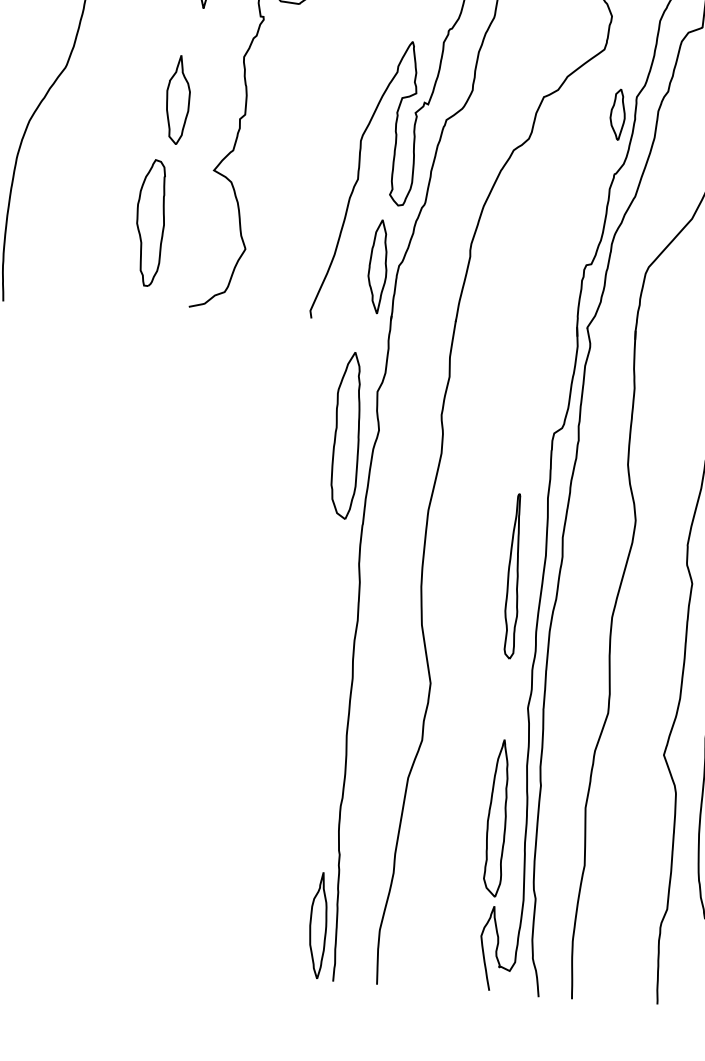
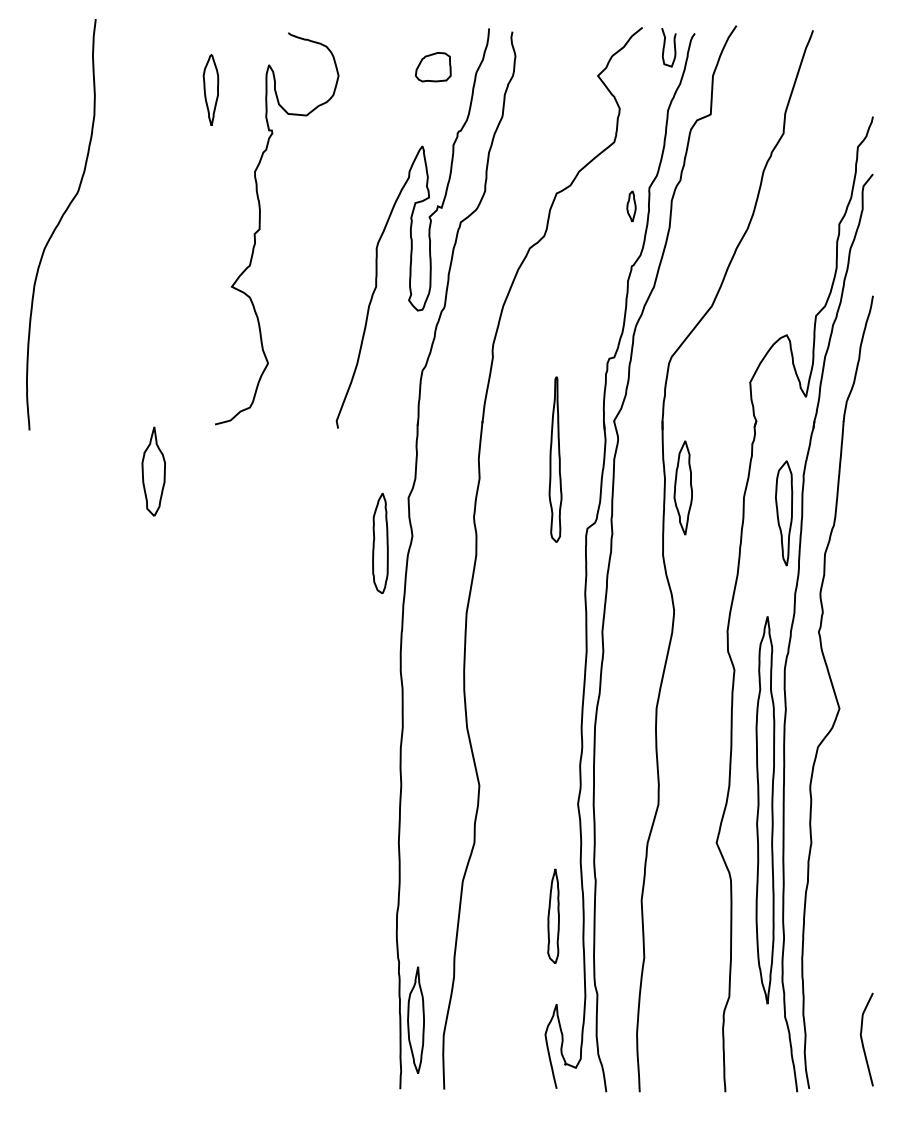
part: (177, 99) -> (153, 471), moved
part: (617, 114) -> (631, 206), size x0.6
part: (150, 223) -> (171, 343), removed
part: (377, 266) -> (682, 487), moved
part: (346, 435) -> (380, 543), size x0.6
part: (513, 576) -> (555, 459), moved
part: (496, 818) -> (553, 916), size x0.6
part: (317, 924) -> (415, 1019), moved

